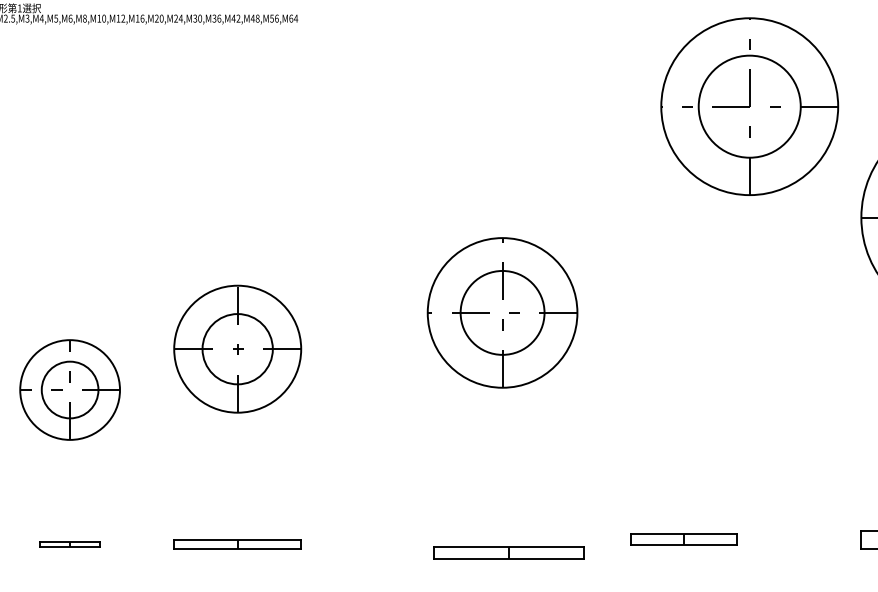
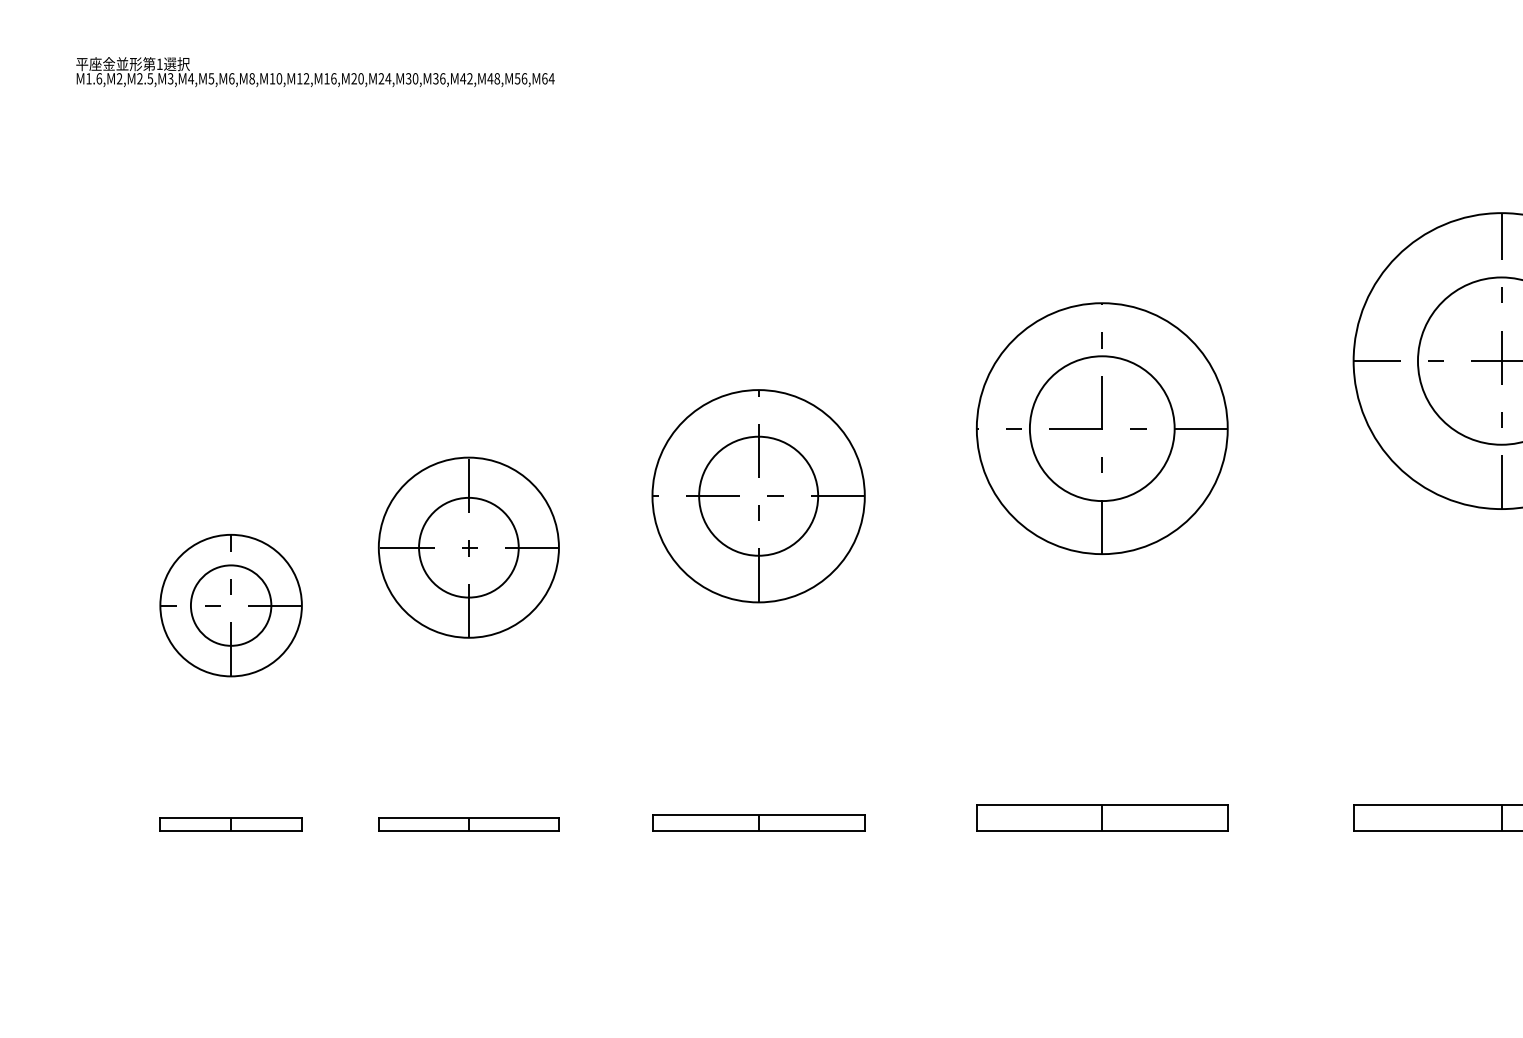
part: (749, 106) -> (1101, 428), moved
part: (502, 313) -> (758, 496), moved
part: (684, 539) -> (1102, 817), size x1.67
part: (69, 544) -> (230, 824), size x1.67
part: (508, 552) -> (758, 822), moved

